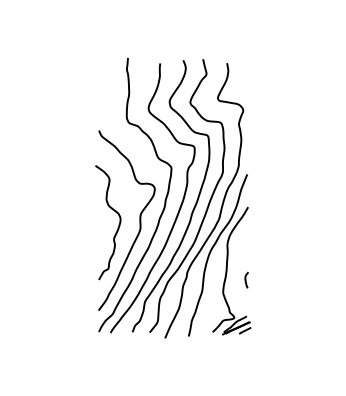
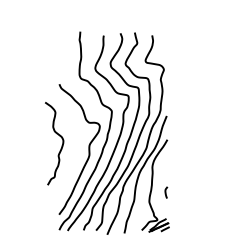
curve: (118, 224) -> (61, 145), moved

